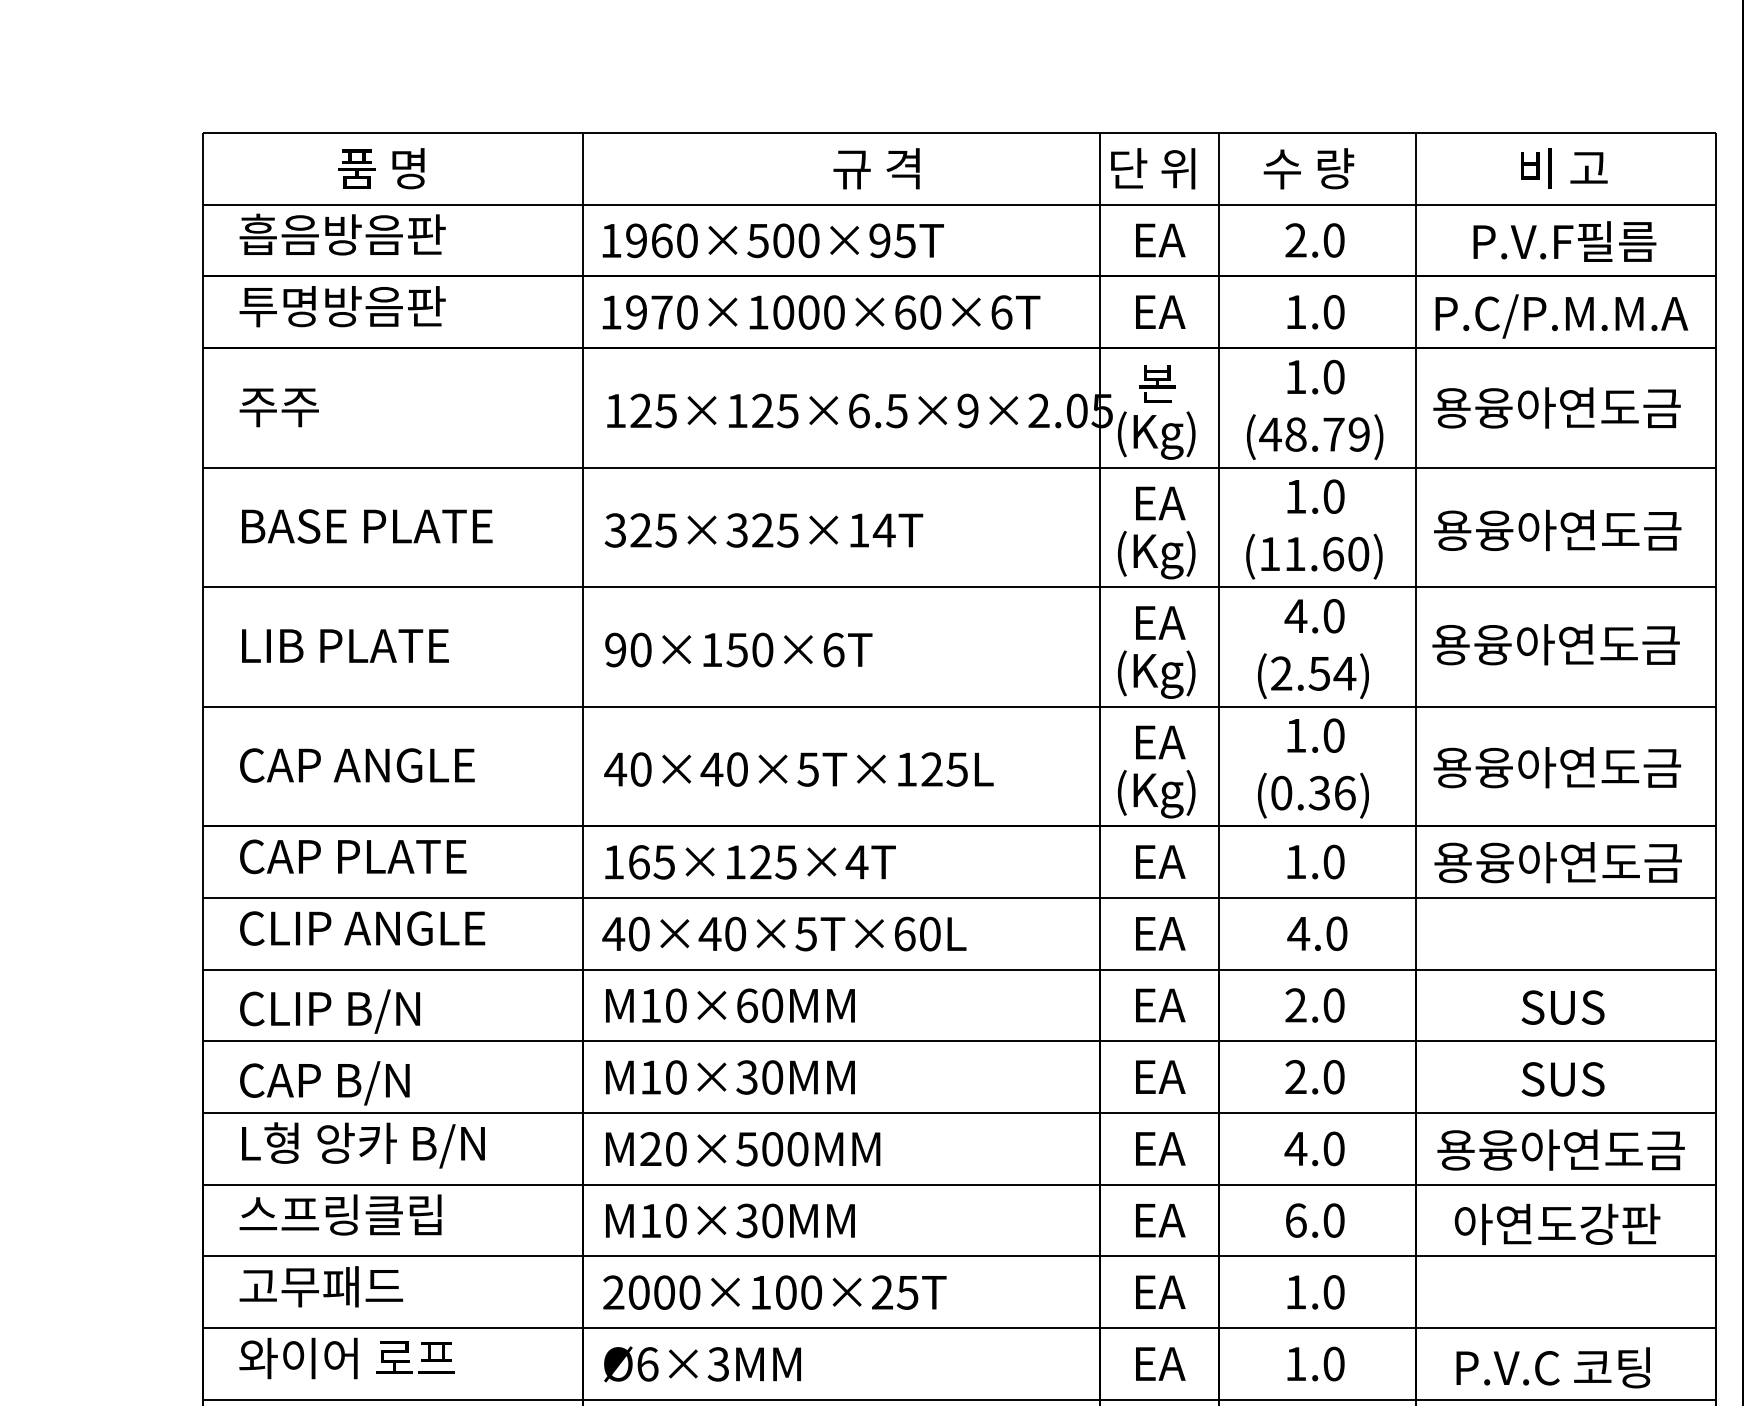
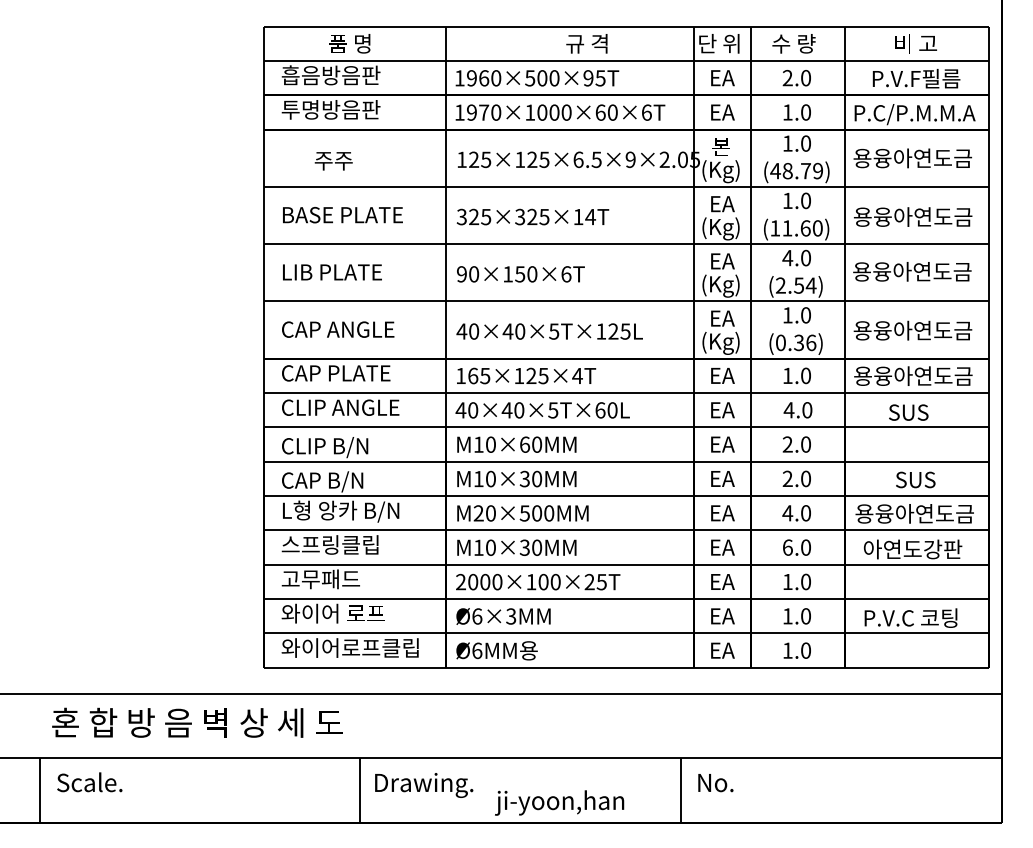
text: (278, 408) -> (333, 161), moved
text: (1562, 1007) -> (908, 412), moved

